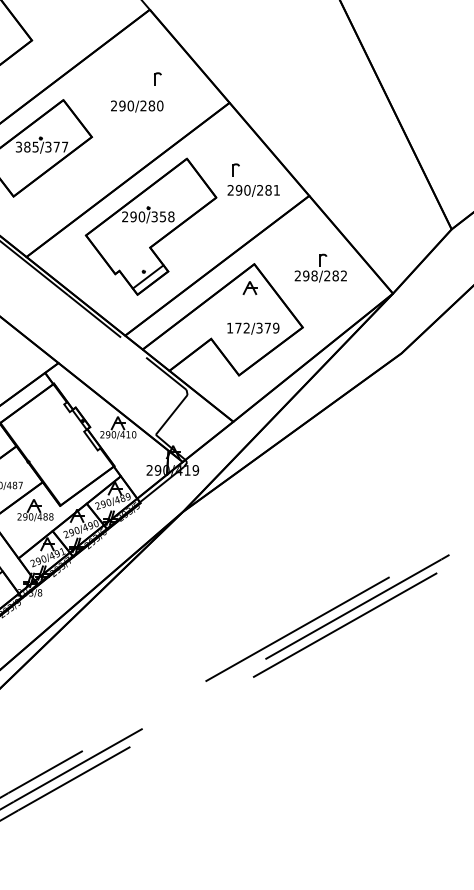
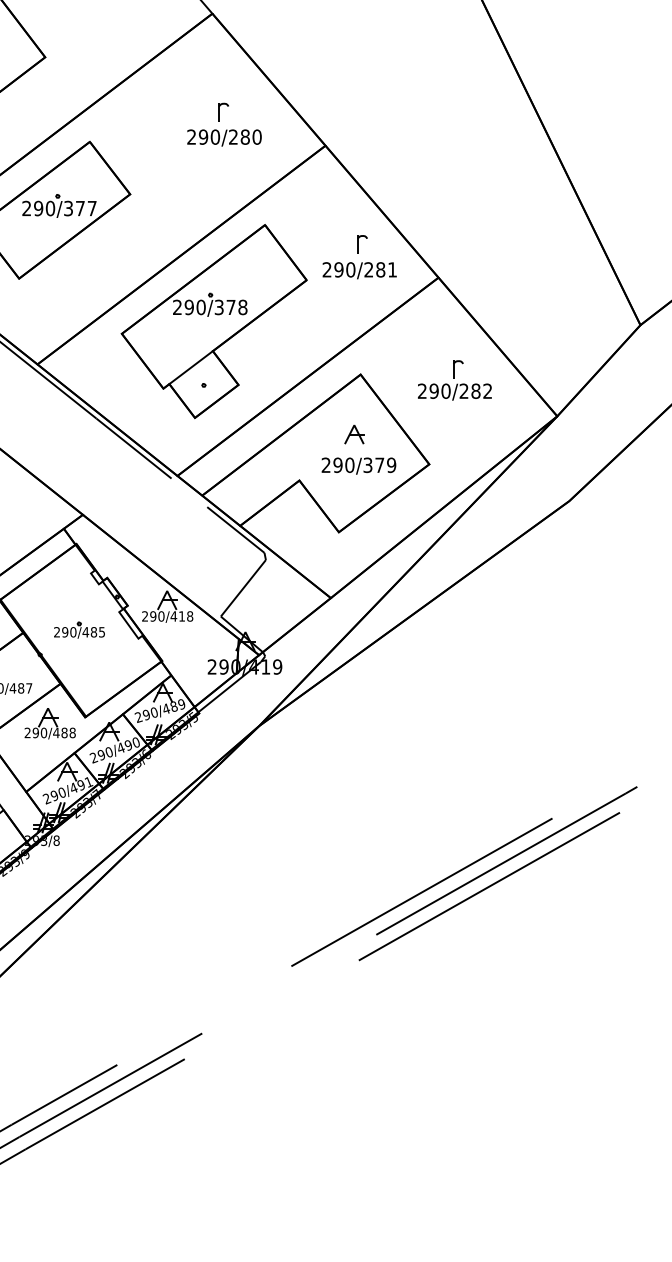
text: (137, 106) -> (224, 137), moved
text: (27, 147) -> (38, 208), 385/377 -> 290/377
part: (235, 170) -> (362, 244), moved
text: (162, 216) -> (230, 307), 290/358 -> 290/378
text: (314, 275) -> (445, 390), 298/282 -> 290/282
line: (147, 276) -> (190, 367), moved
part: (250, 288) -> (354, 434), moved
text: (238, 328) -> (337, 465), 172/379 -> 290/379
text: (134, 434) -> (190, 616), 290/410 -> 290/418
part: (56, 443) -> (79, 629), added

